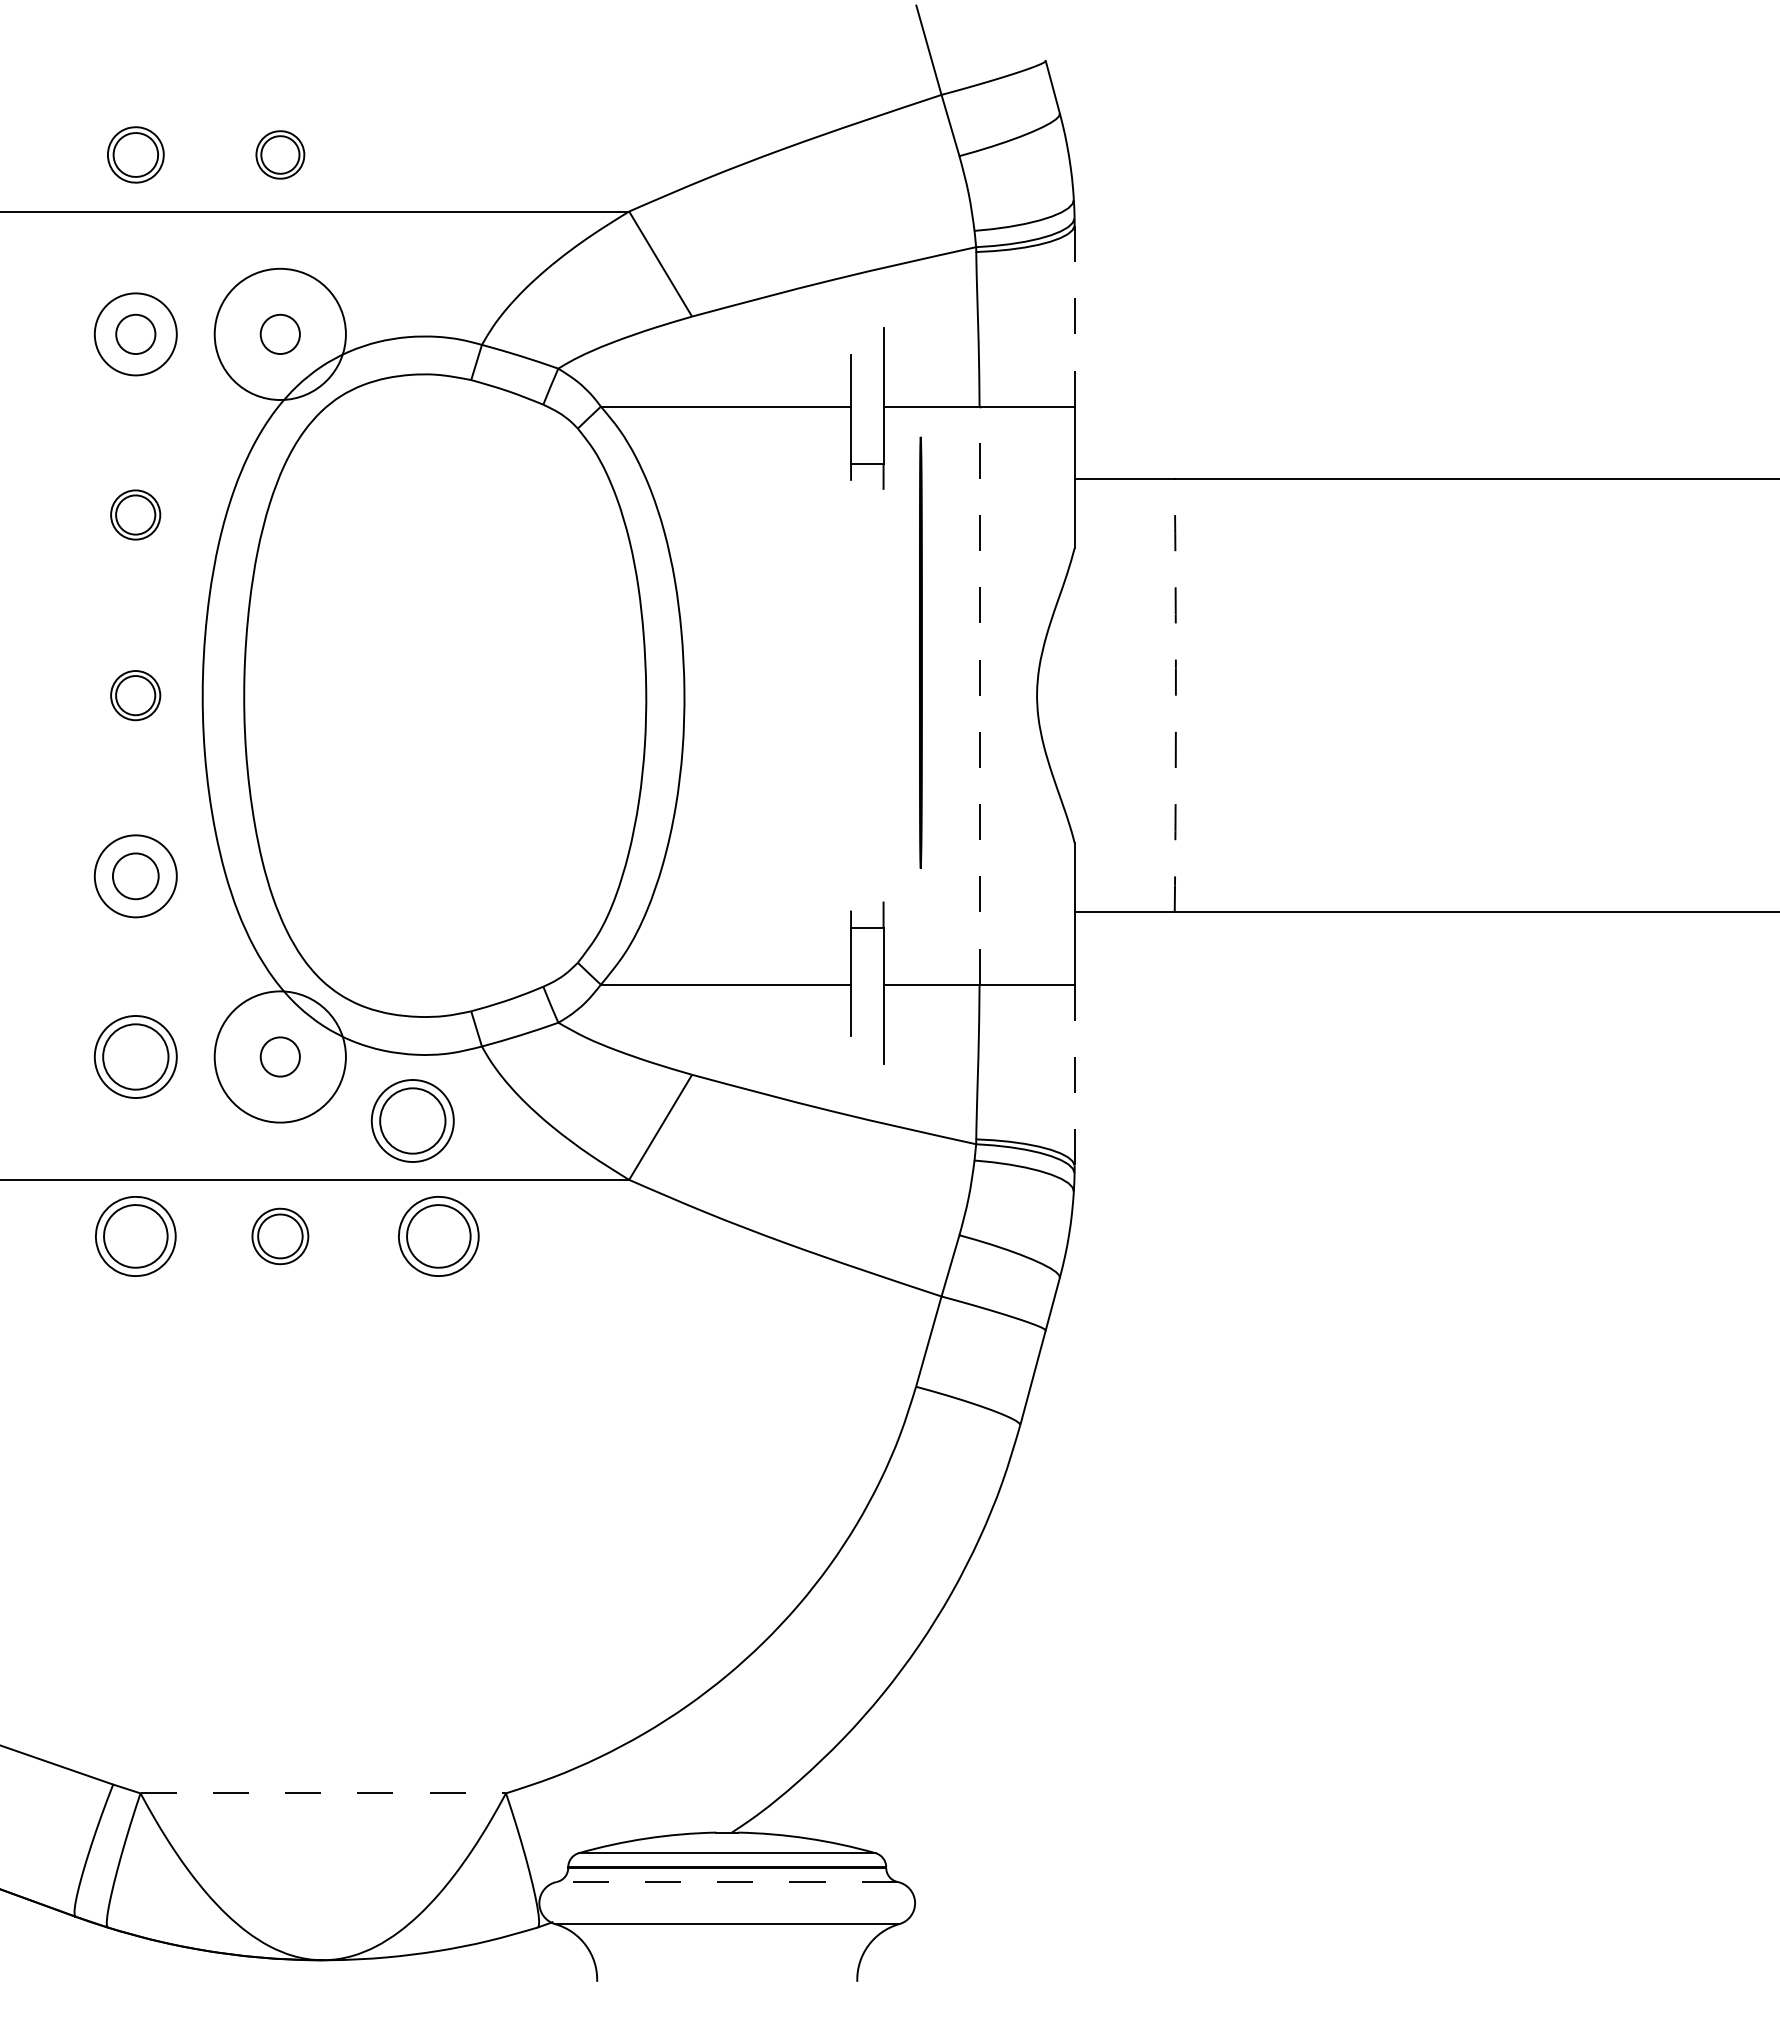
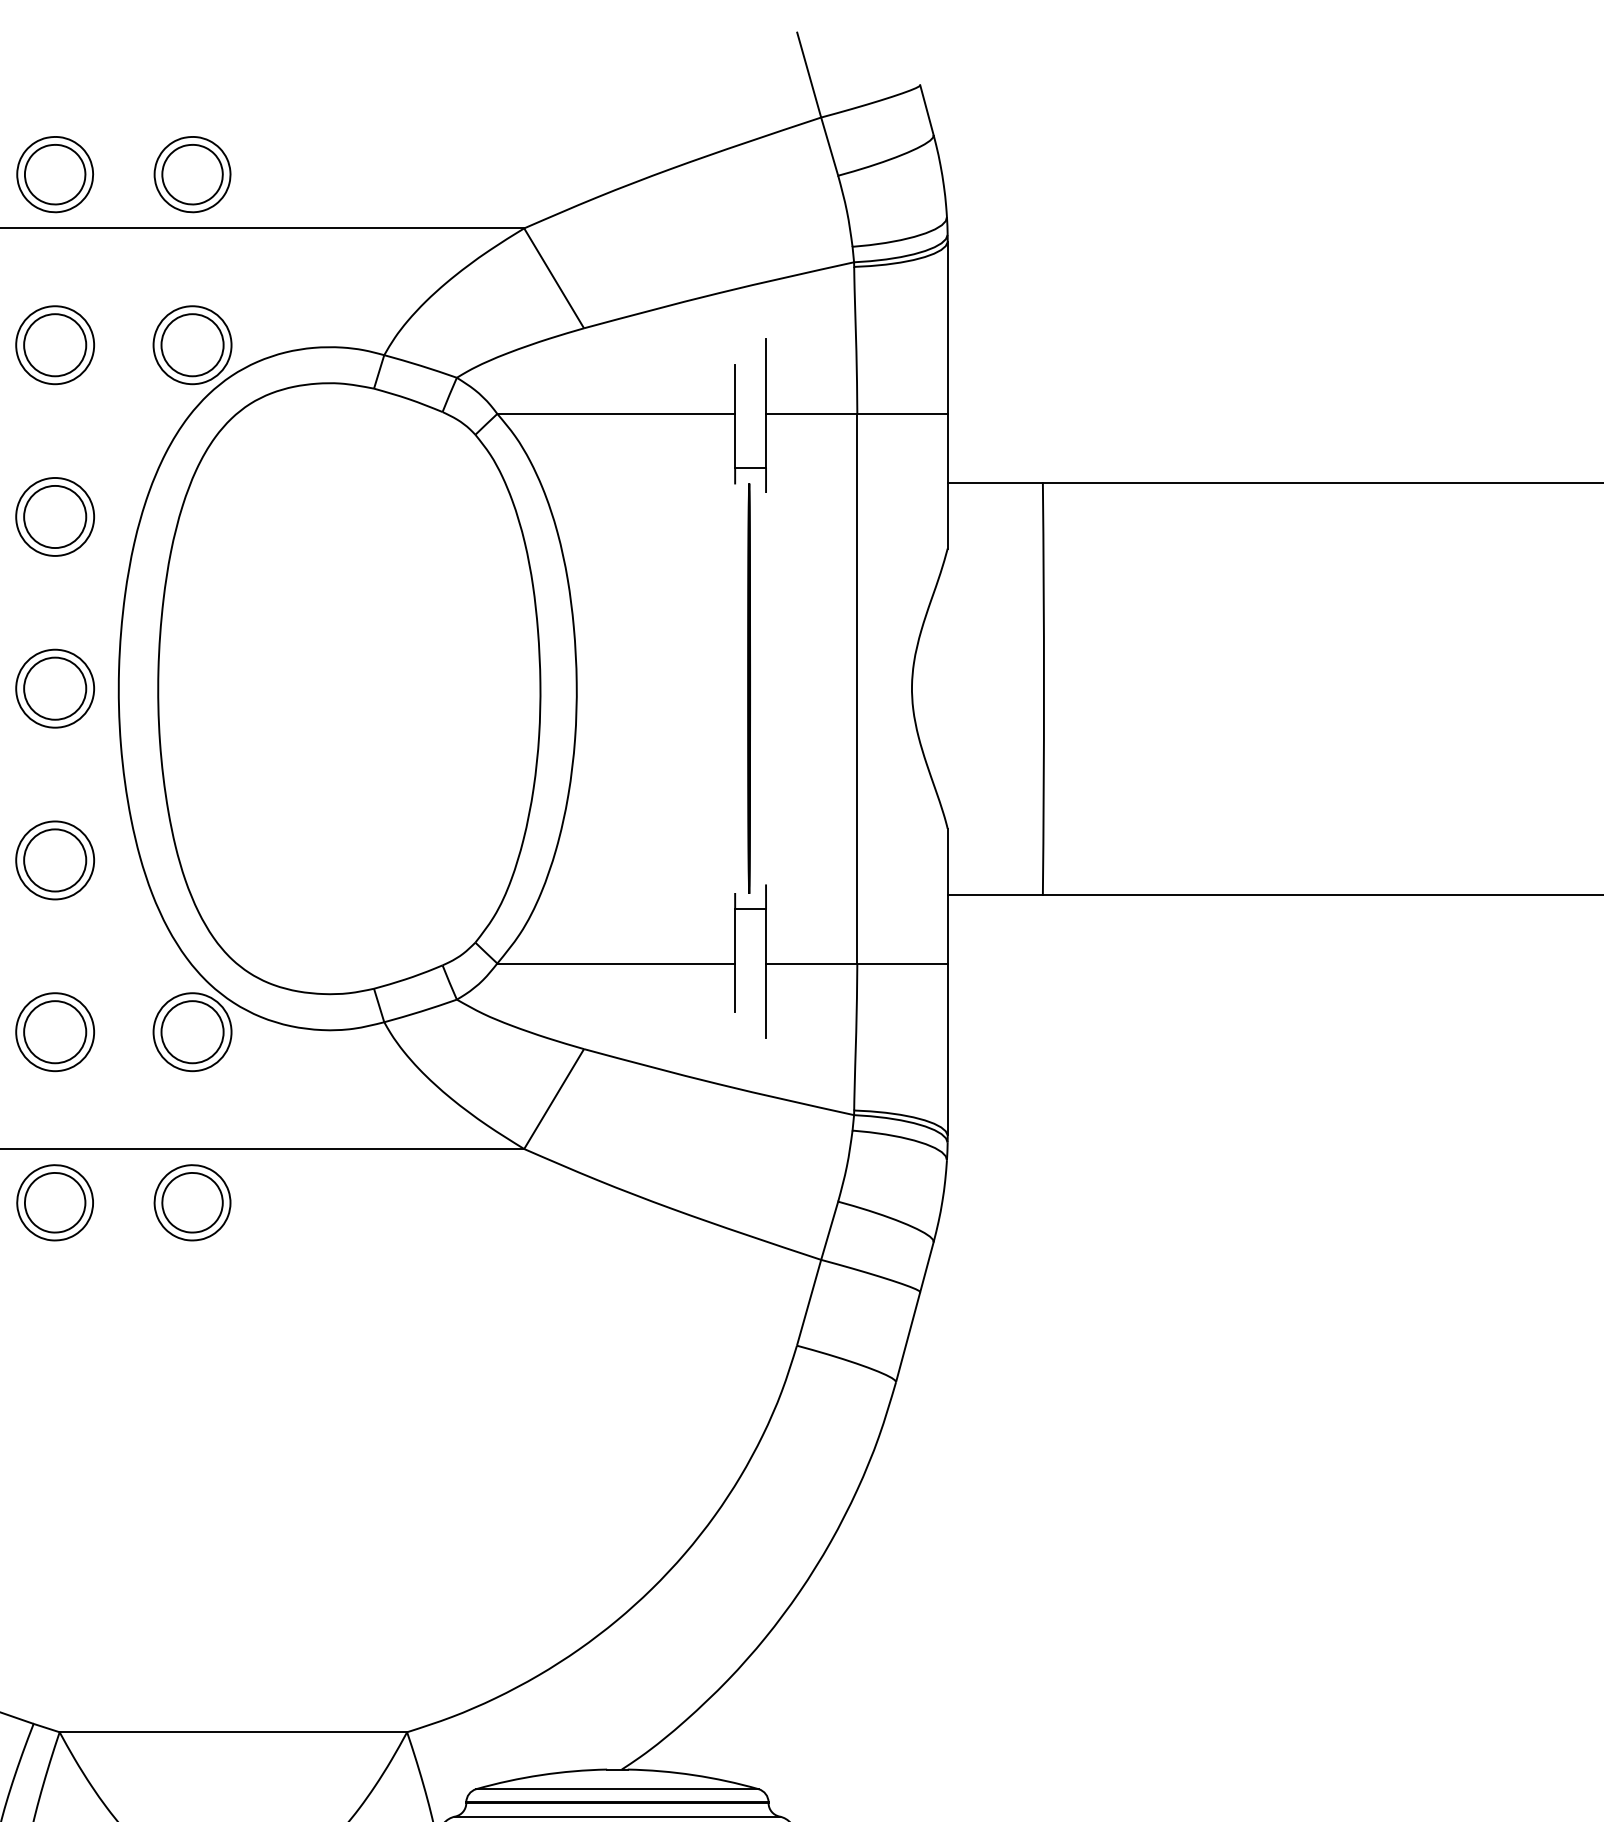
part: (135, 154) -> (54, 174), size x1.43
part: (280, 154) -> (192, 174), size x1.67
line: (1074, 315) -> (947, 327), dashed -> solid
circle: (135, 334) -> (54, 345), size x1.67
circle: (280, 334) -> (192, 345), size x0.62
circle: (280, 334) -> (192, 345), size x1.67
part: (135, 514) -> (54, 516), size x1.67
line: (920, 652) -> (748, 688), moved
part: (135, 695) -> (54, 688), size x1.67
line: (979, 695) -> (857, 688), dashed -> solid
arc: (1175, 695) -> (1043, 688), dashed -> solid
circle: (135, 876) -> (54, 860), size x1.43
circle: (280, 1056) -> (192, 1031), size x1.67
circle: (280, 1057) -> (192, 1032), size x0.62
line: (1074, 1074) -> (947, 1048), dashed -> solid
part: (412, 1120) -> (318, 1092), removed
part: (280, 1236) -> (192, 1202), size x1.43
part: (438, 1236) -> (342, 1202), removed
line: (323, 1793) -> (233, 1732), dashed -> solid
line: (727, 1882) -> (617, 1816), dashed -> solid

